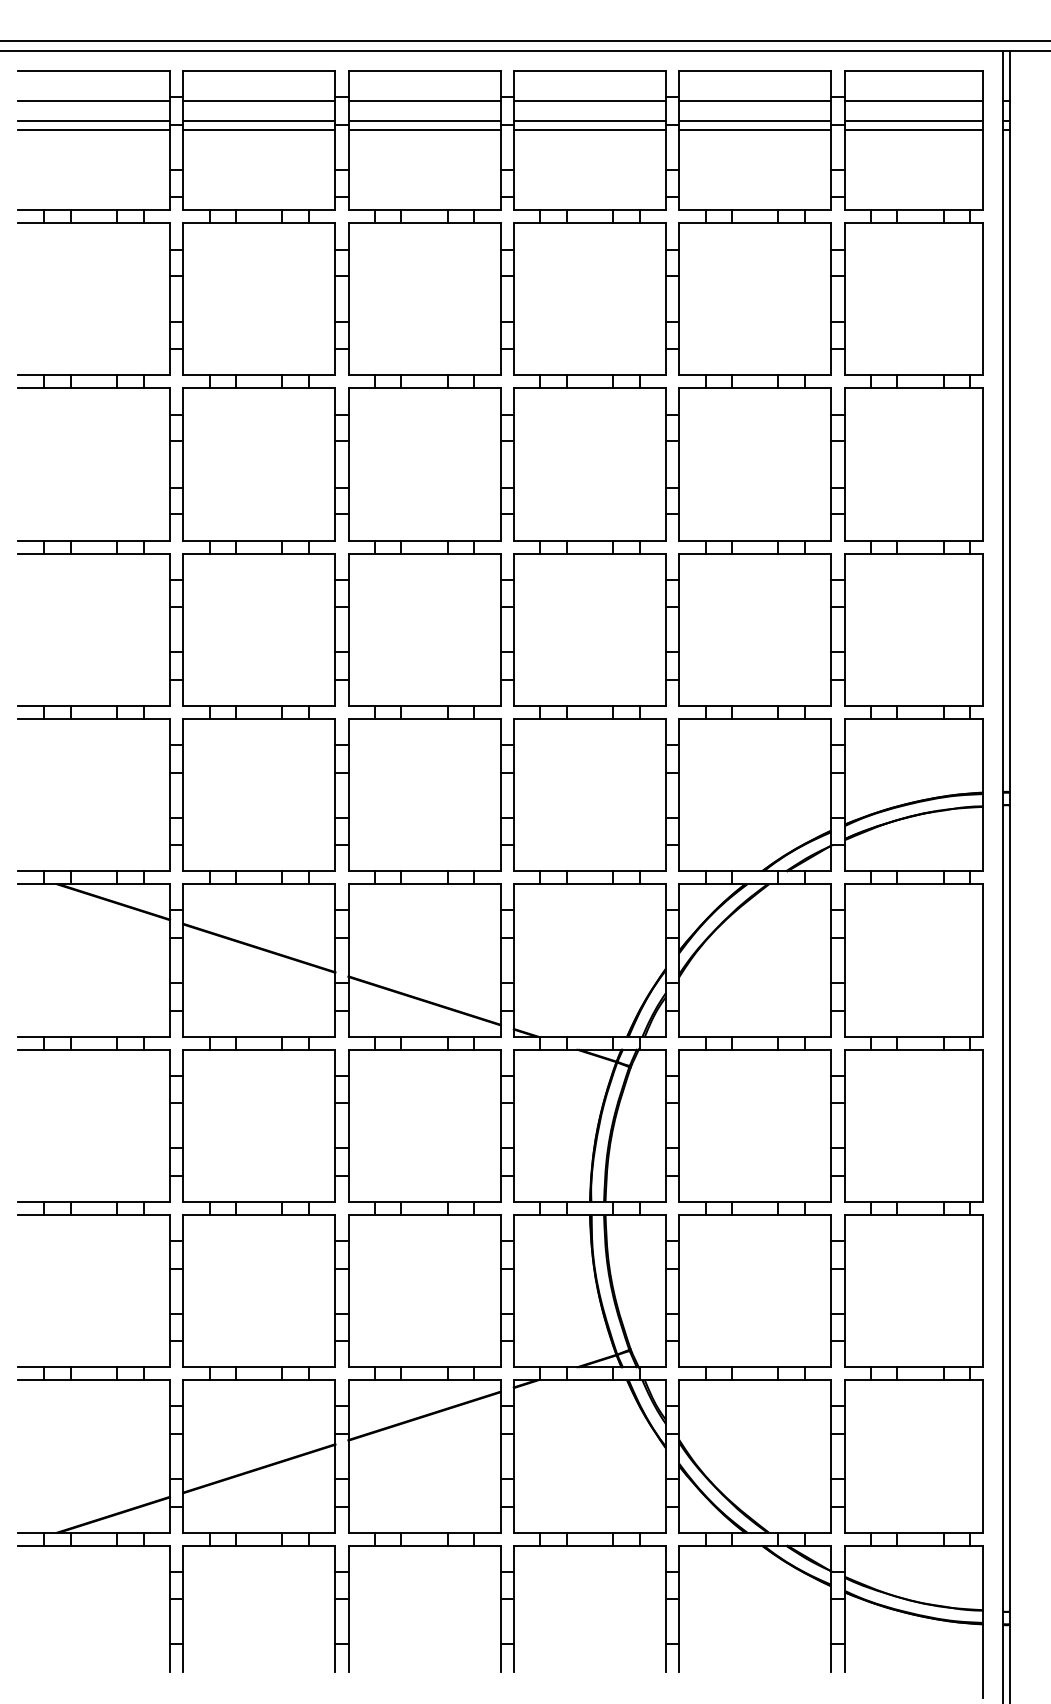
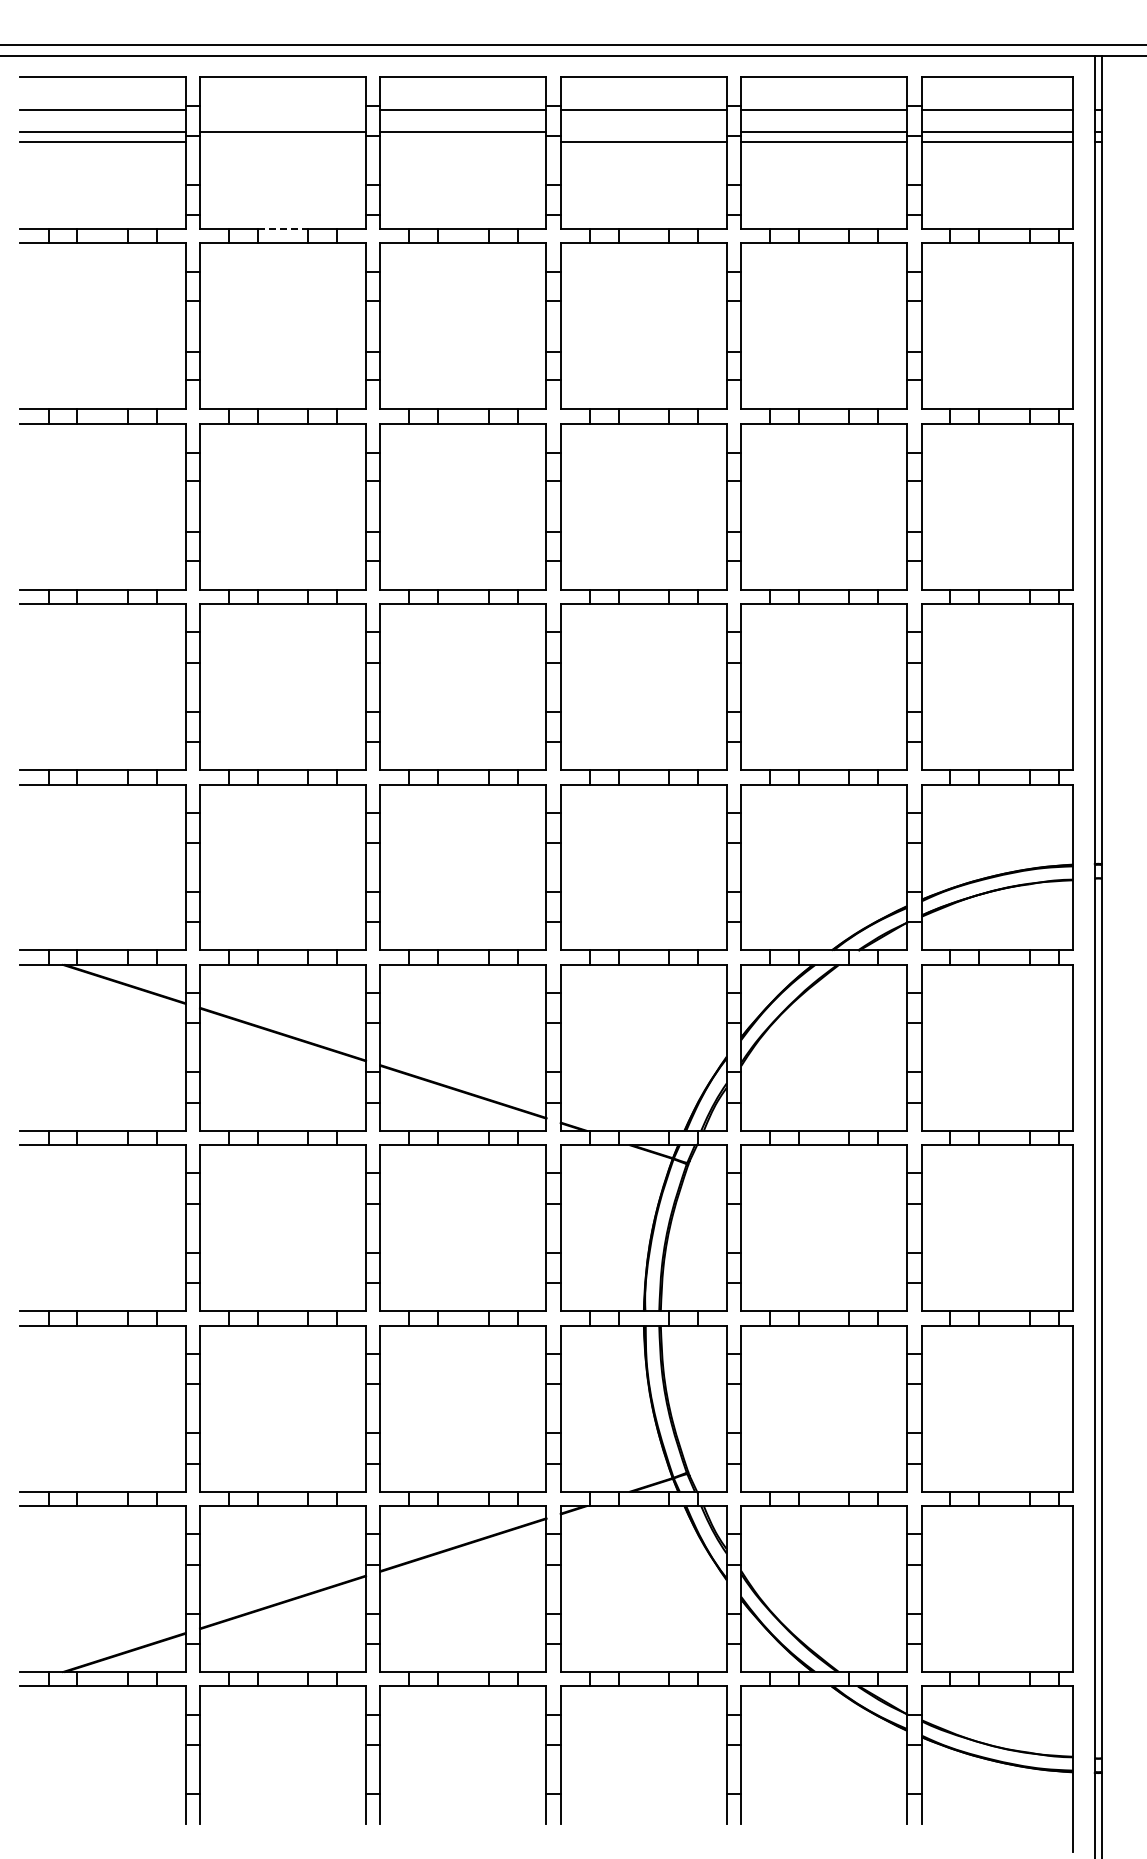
line: (259, 100) -> (283, 109), removed
line: (589, 120) -> (643, 131), removed
line: (259, 129) -> (283, 141), removed
line: (424, 129) -> (463, 141), removed
line: (259, 209) -> (283, 228), solid -> dashed

